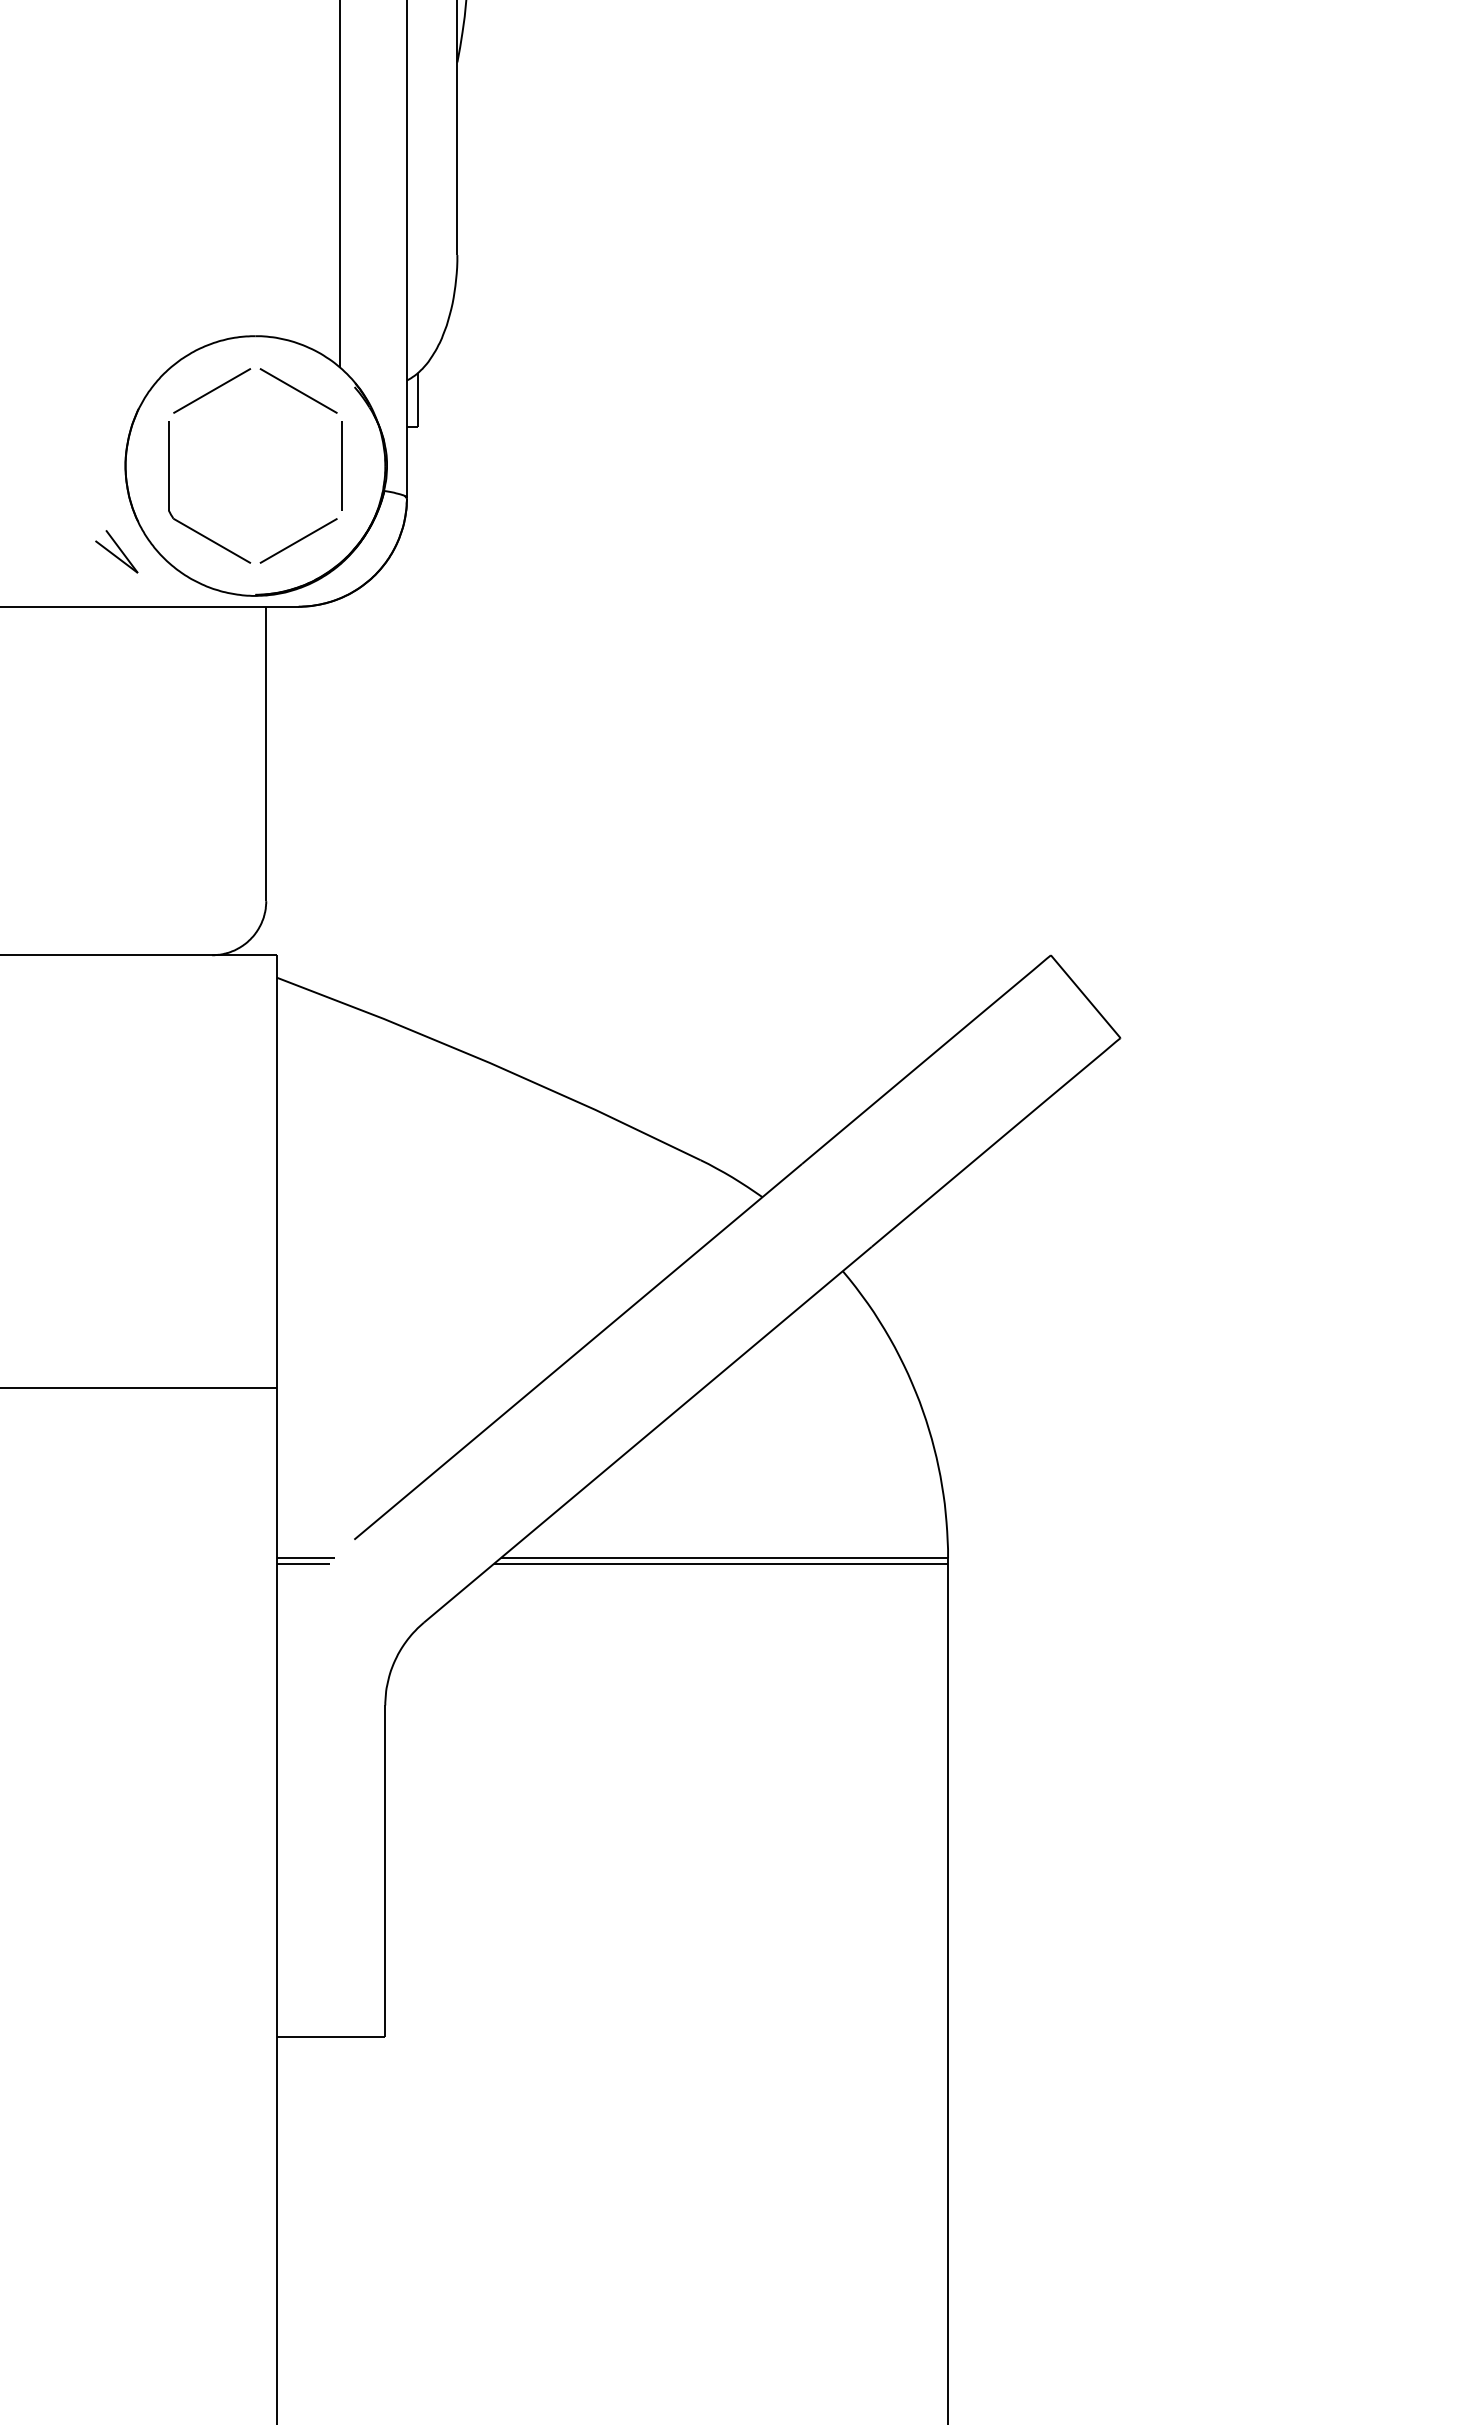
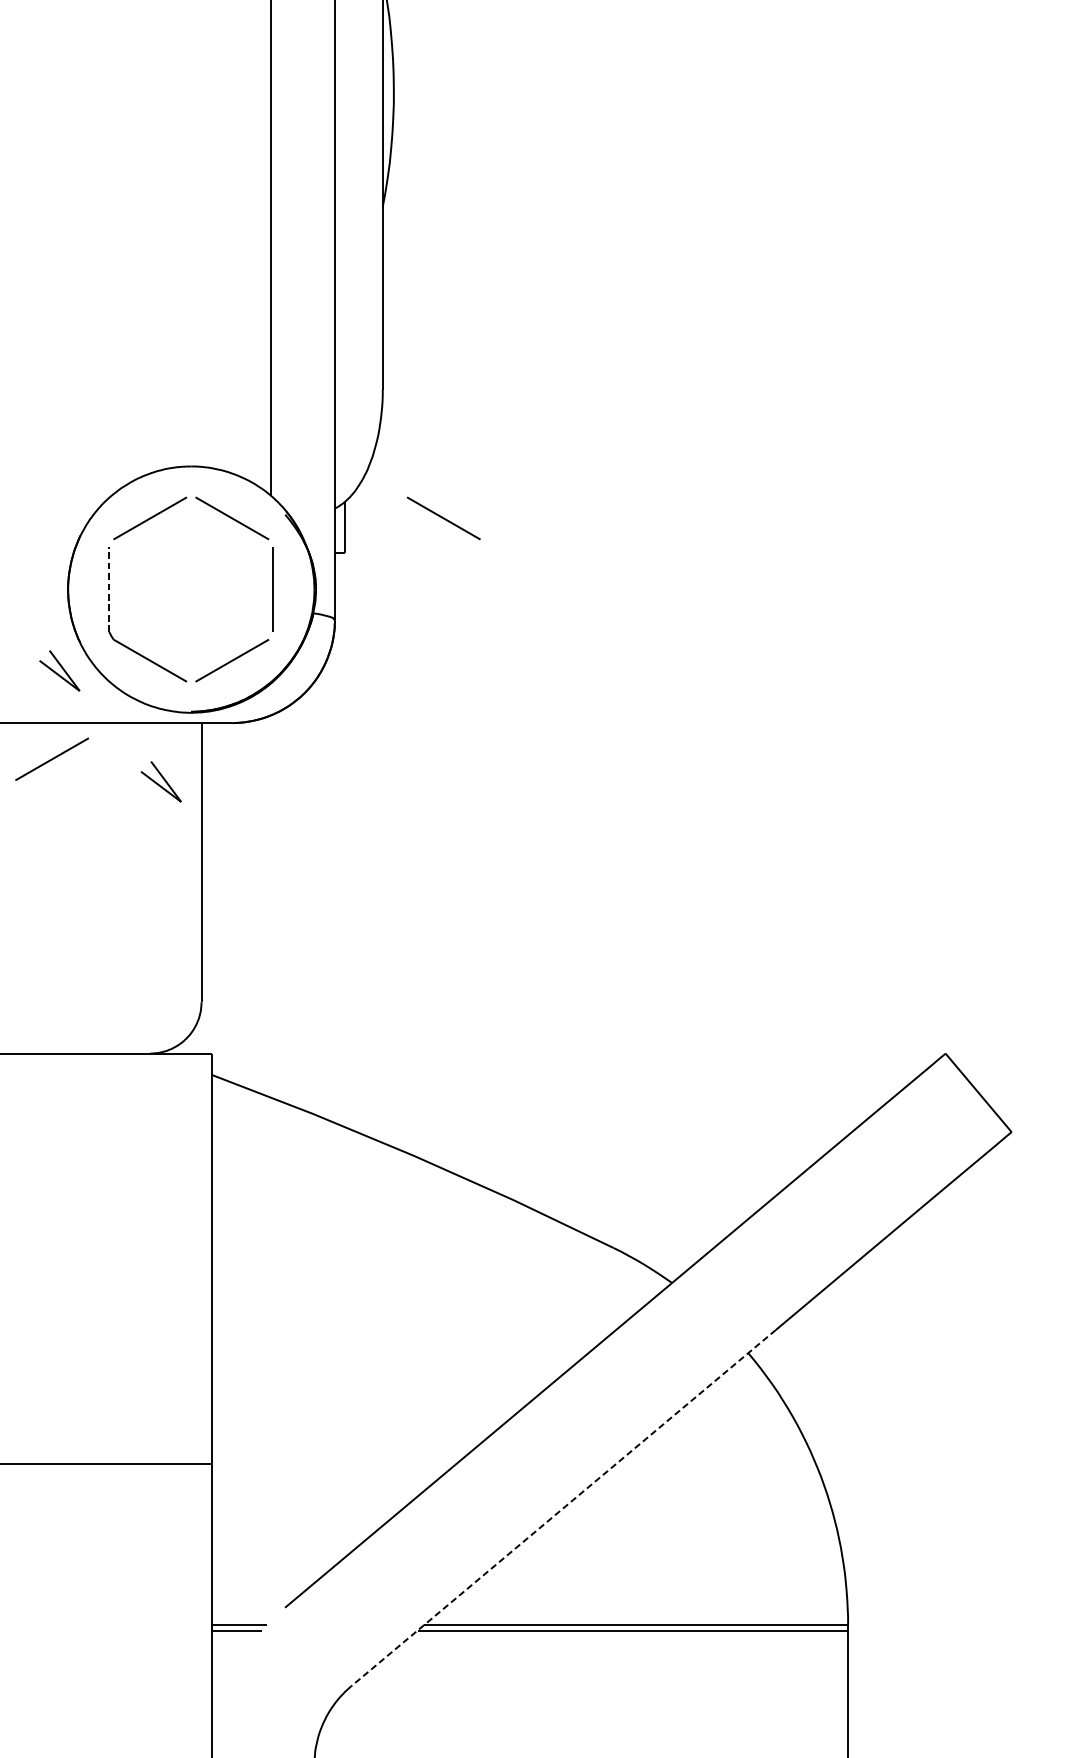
line: (521, 390) -> (443, 518), added
line: (168, 466) -> (108, 590), solid -> dashed
line: (108, 644) -> (51, 758), added
part: (223, 668) -> (160, 781), added
line: (647, 1435) -> (563, 1508), solid -> dashed

